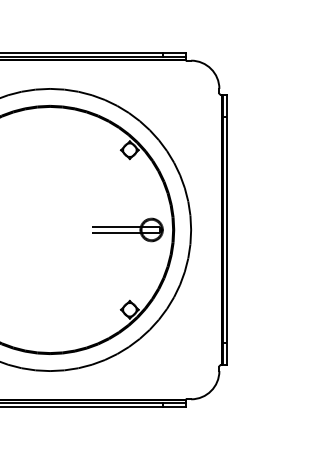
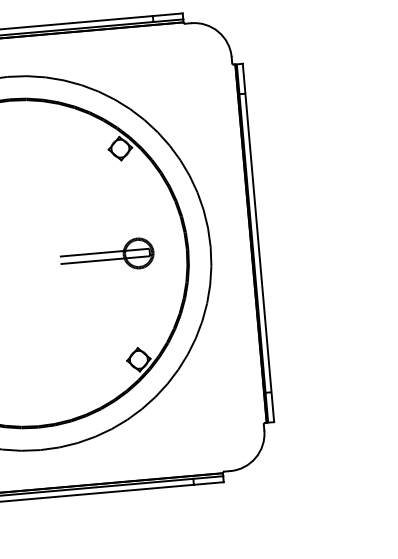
part: (127, 229) -> (106, 255), moved

